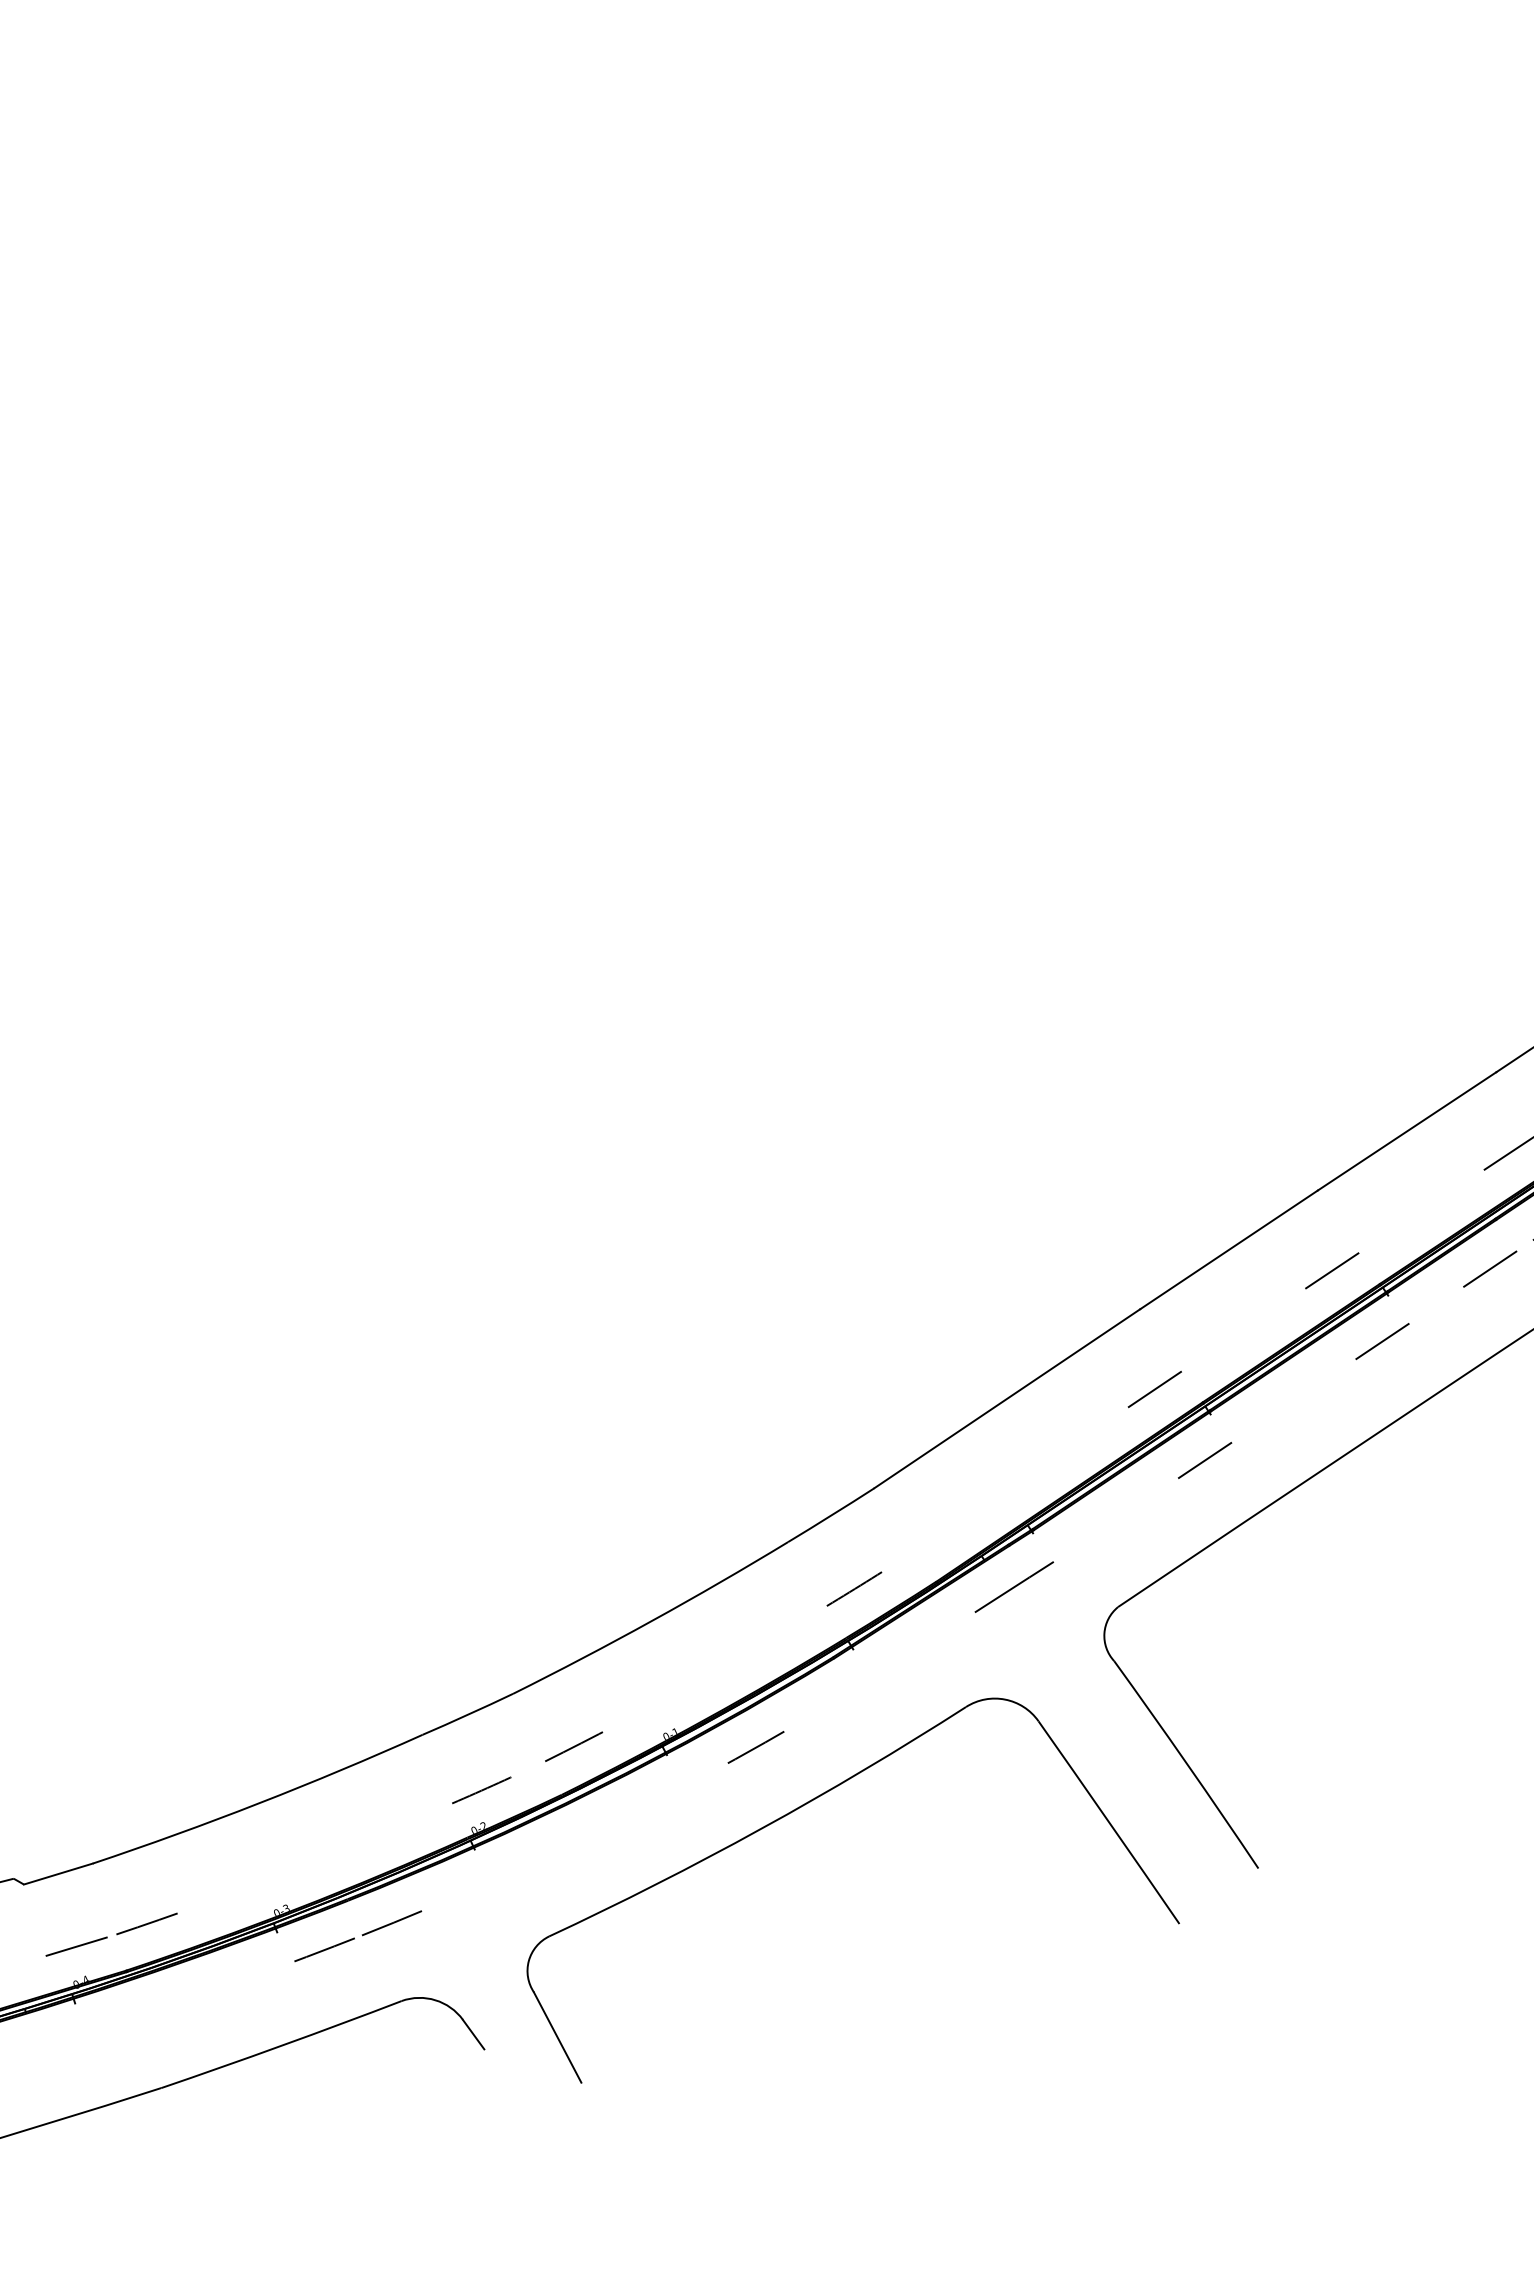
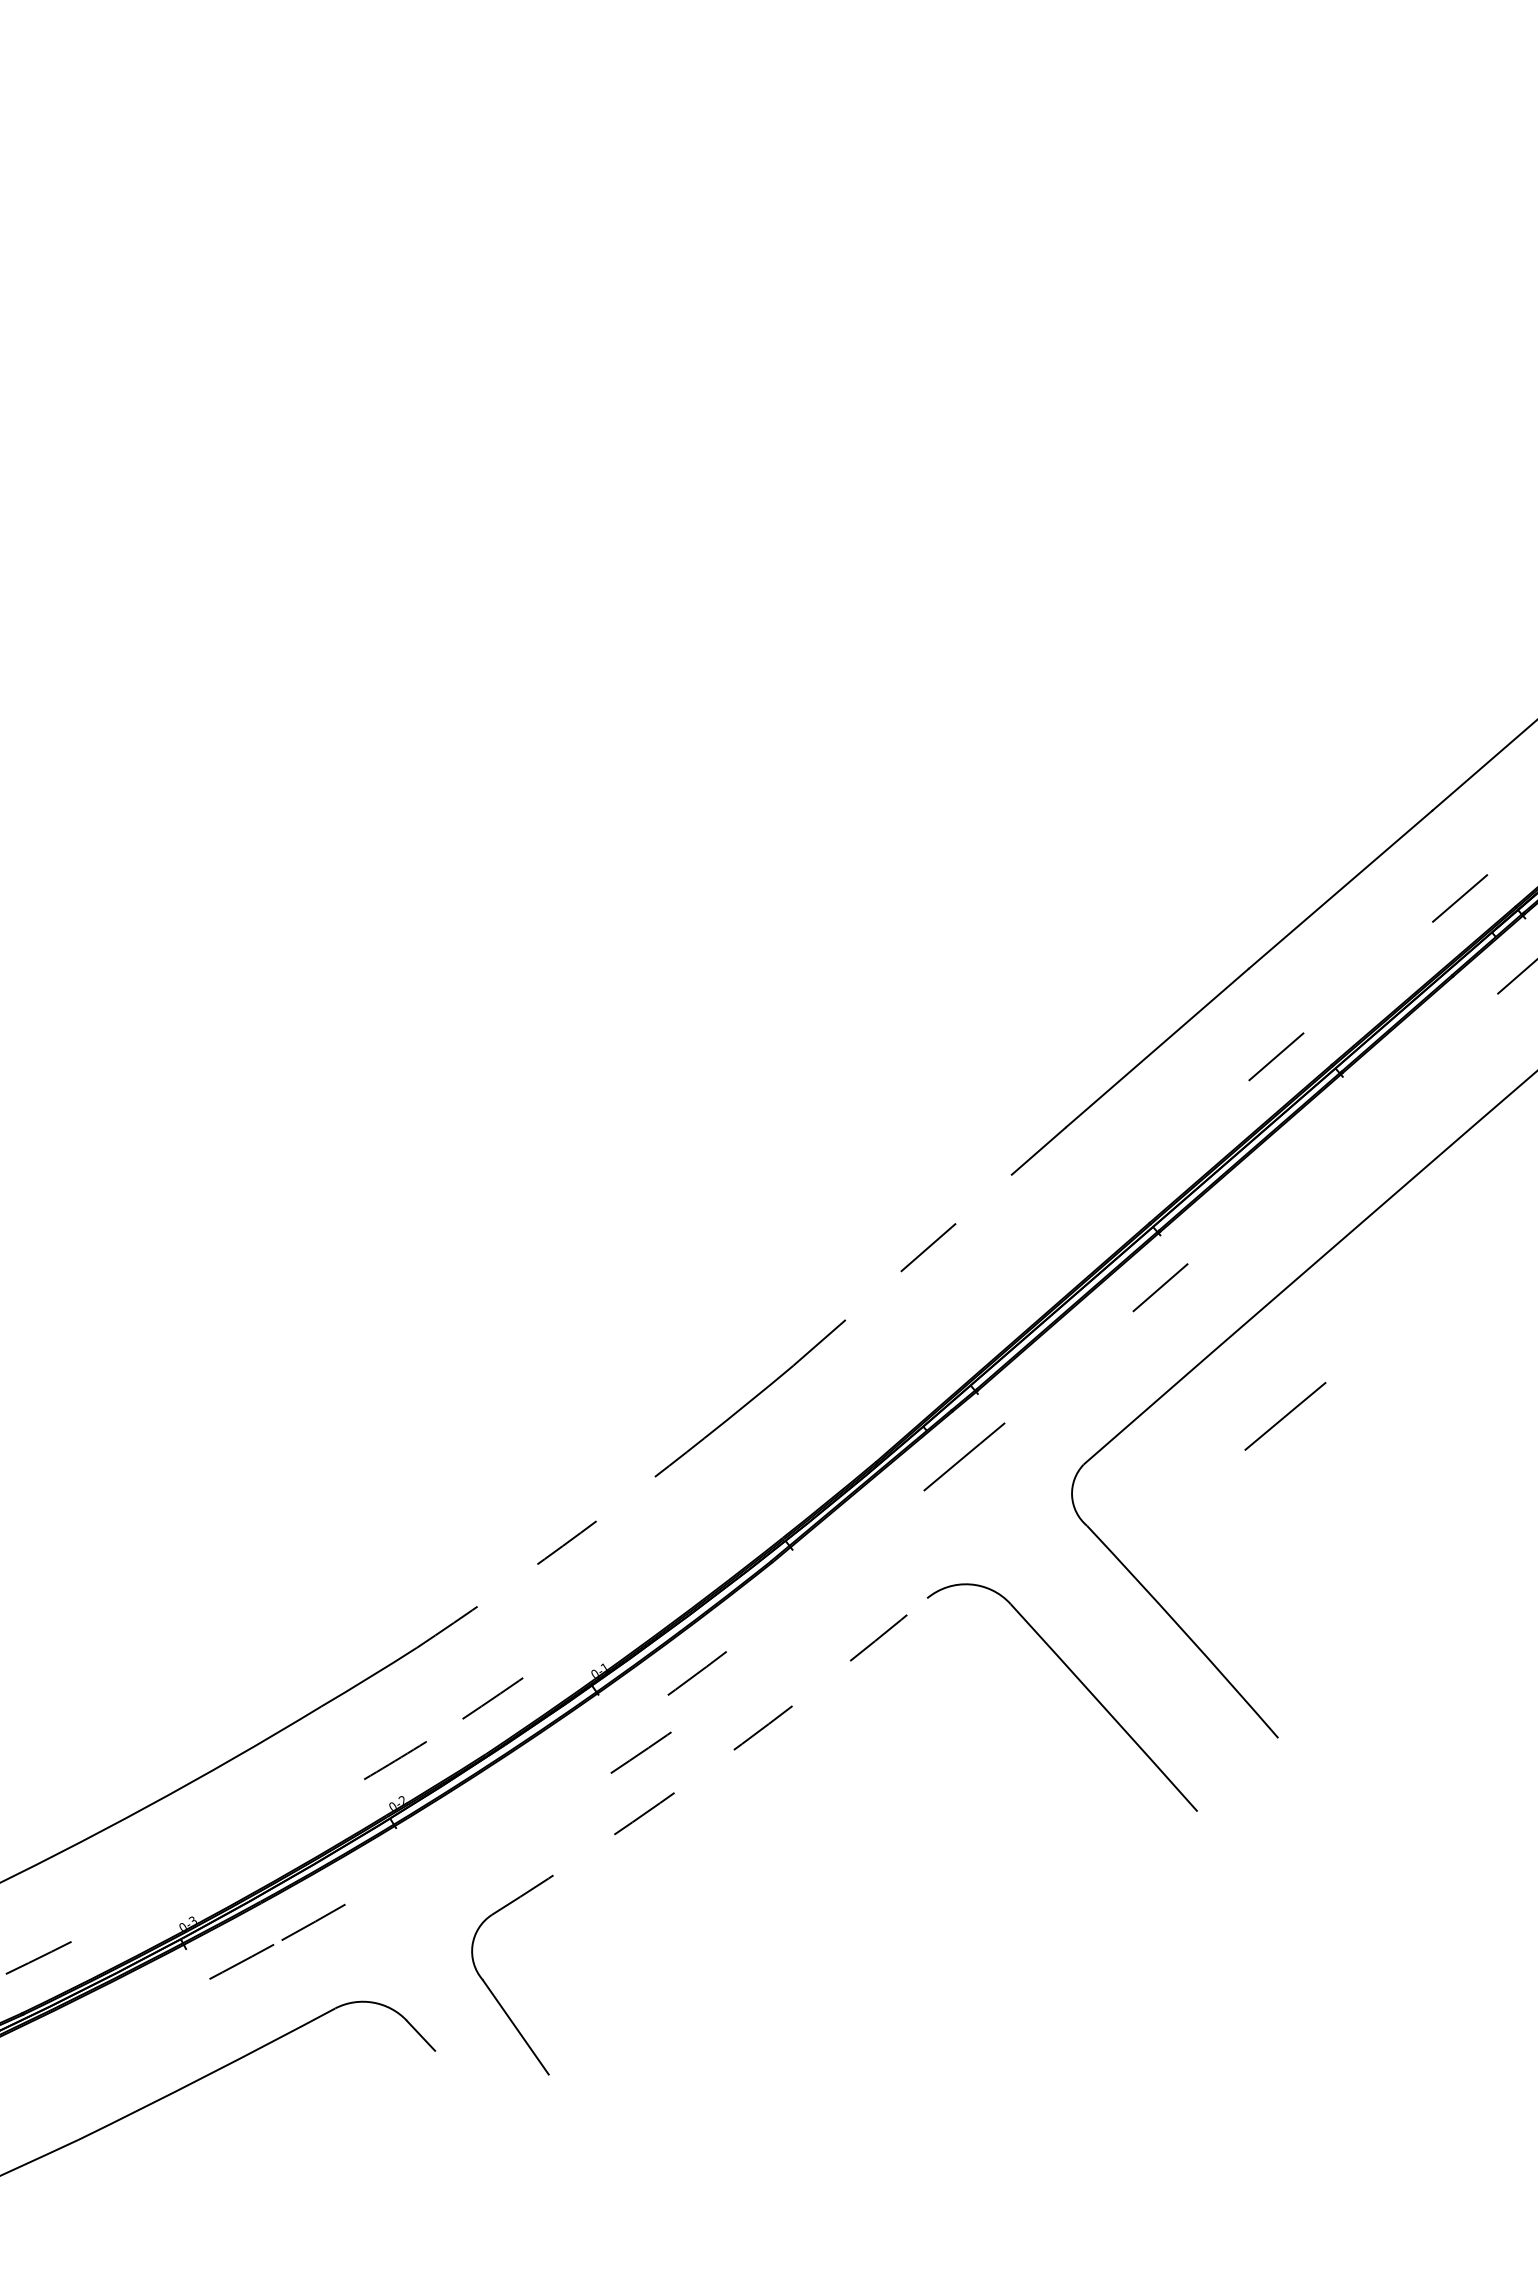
line: (1490, 1268) -> (1453, 1031), removed
line: (1382, 1341) -> (1342, 1129), removed
line: (1154, 1389) -> (1093, 1215), removed
line: (1007, 1398) -> (930, 1246), solid -> dashed
line: (1299, 1586) -> (1284, 1415), added
line: (854, 1588) -> (785, 1481), removed
arc: (652, 1620) -> (563, 1545), solid -> dashed
line: (698, 1810) -> (641, 1752), added
arc: (761, 1828) -> (714, 1763), solid -> dashed

